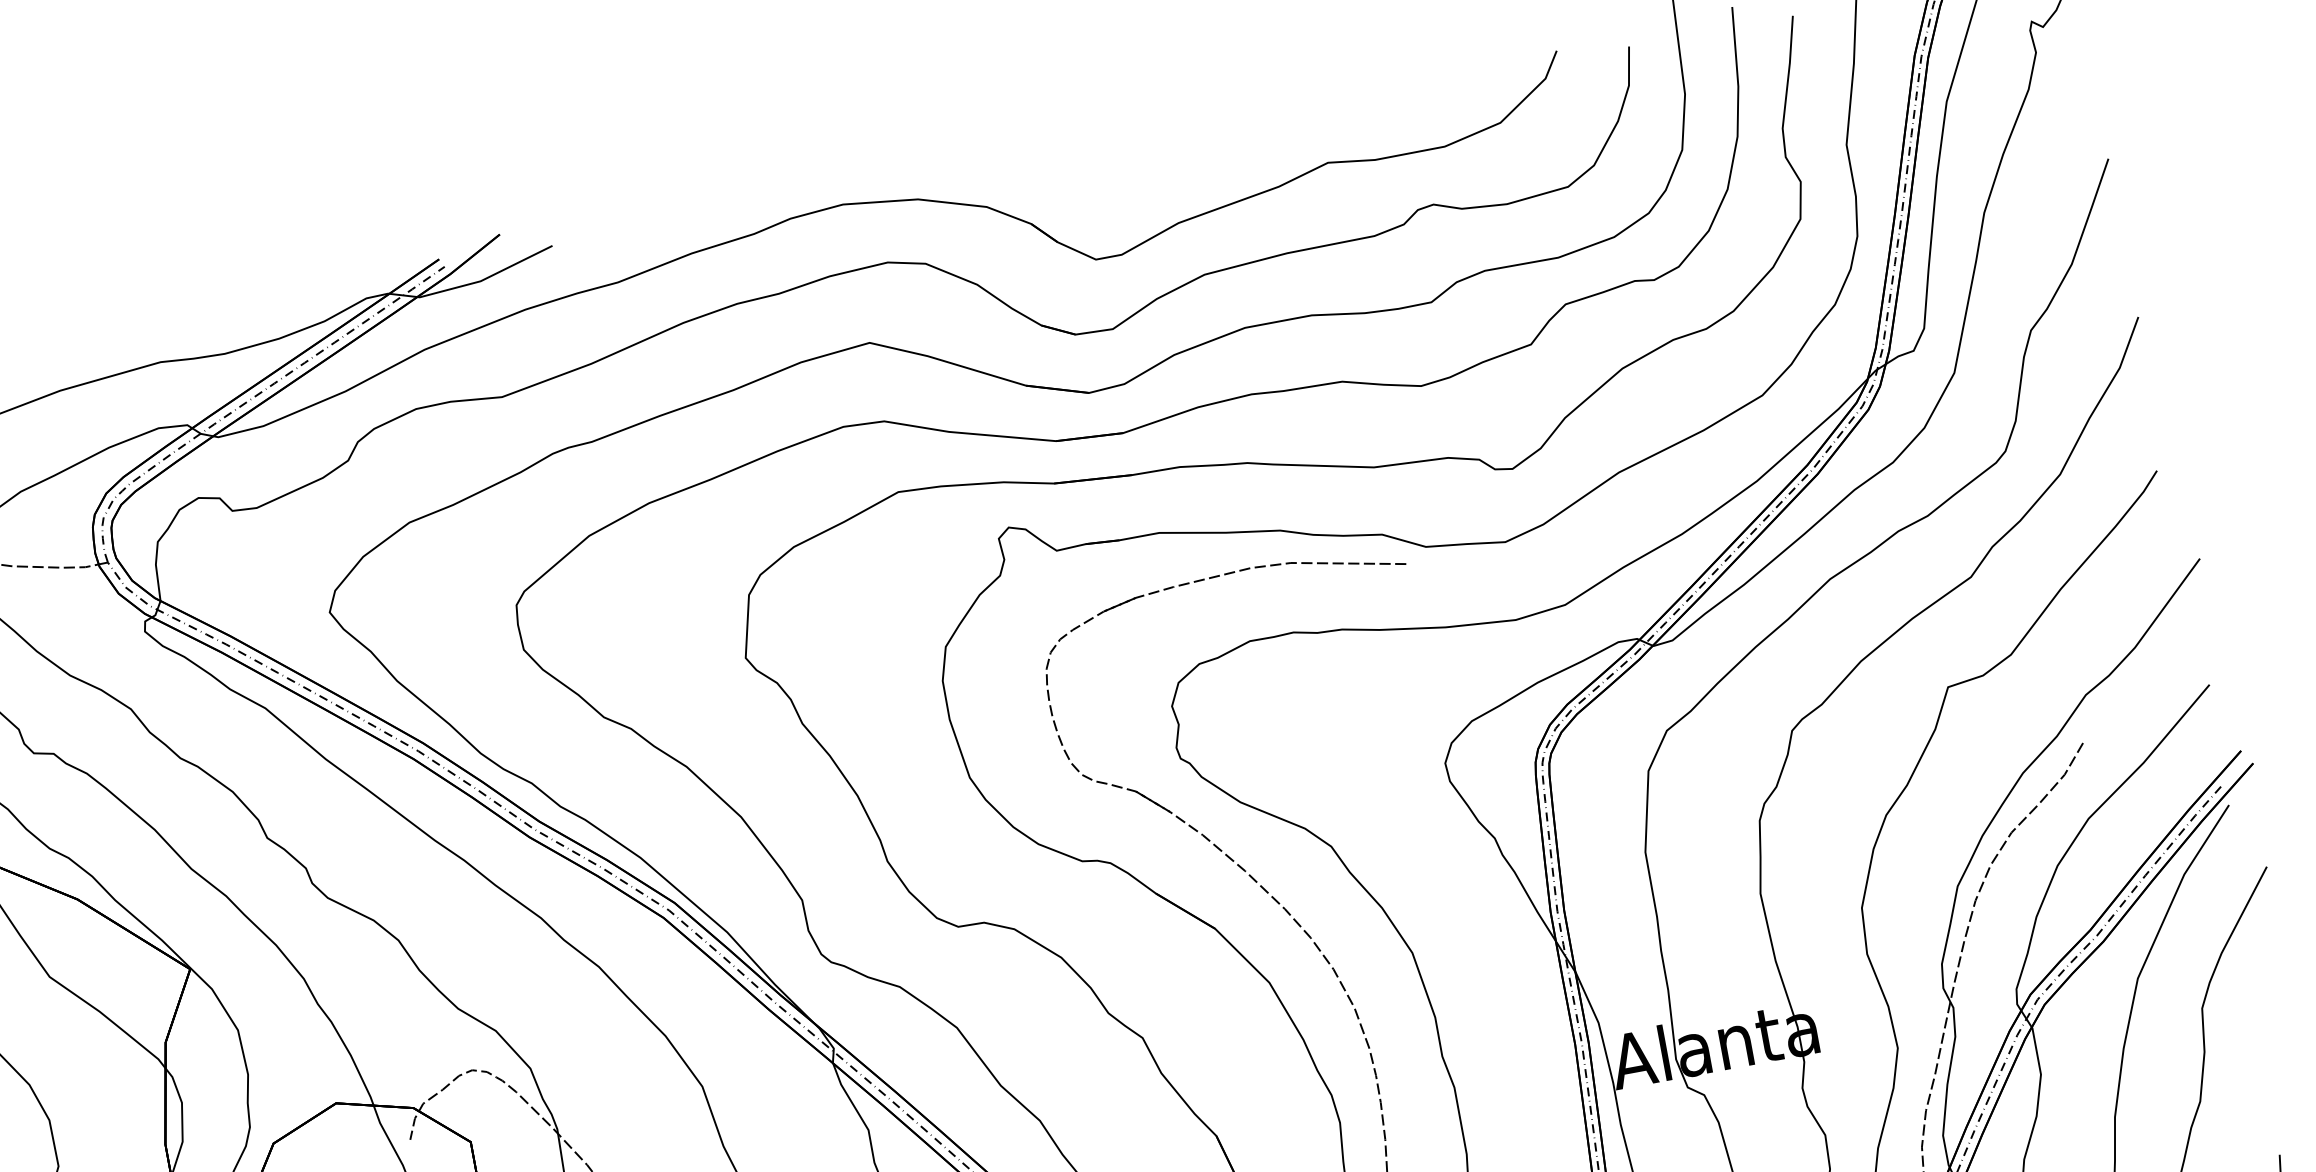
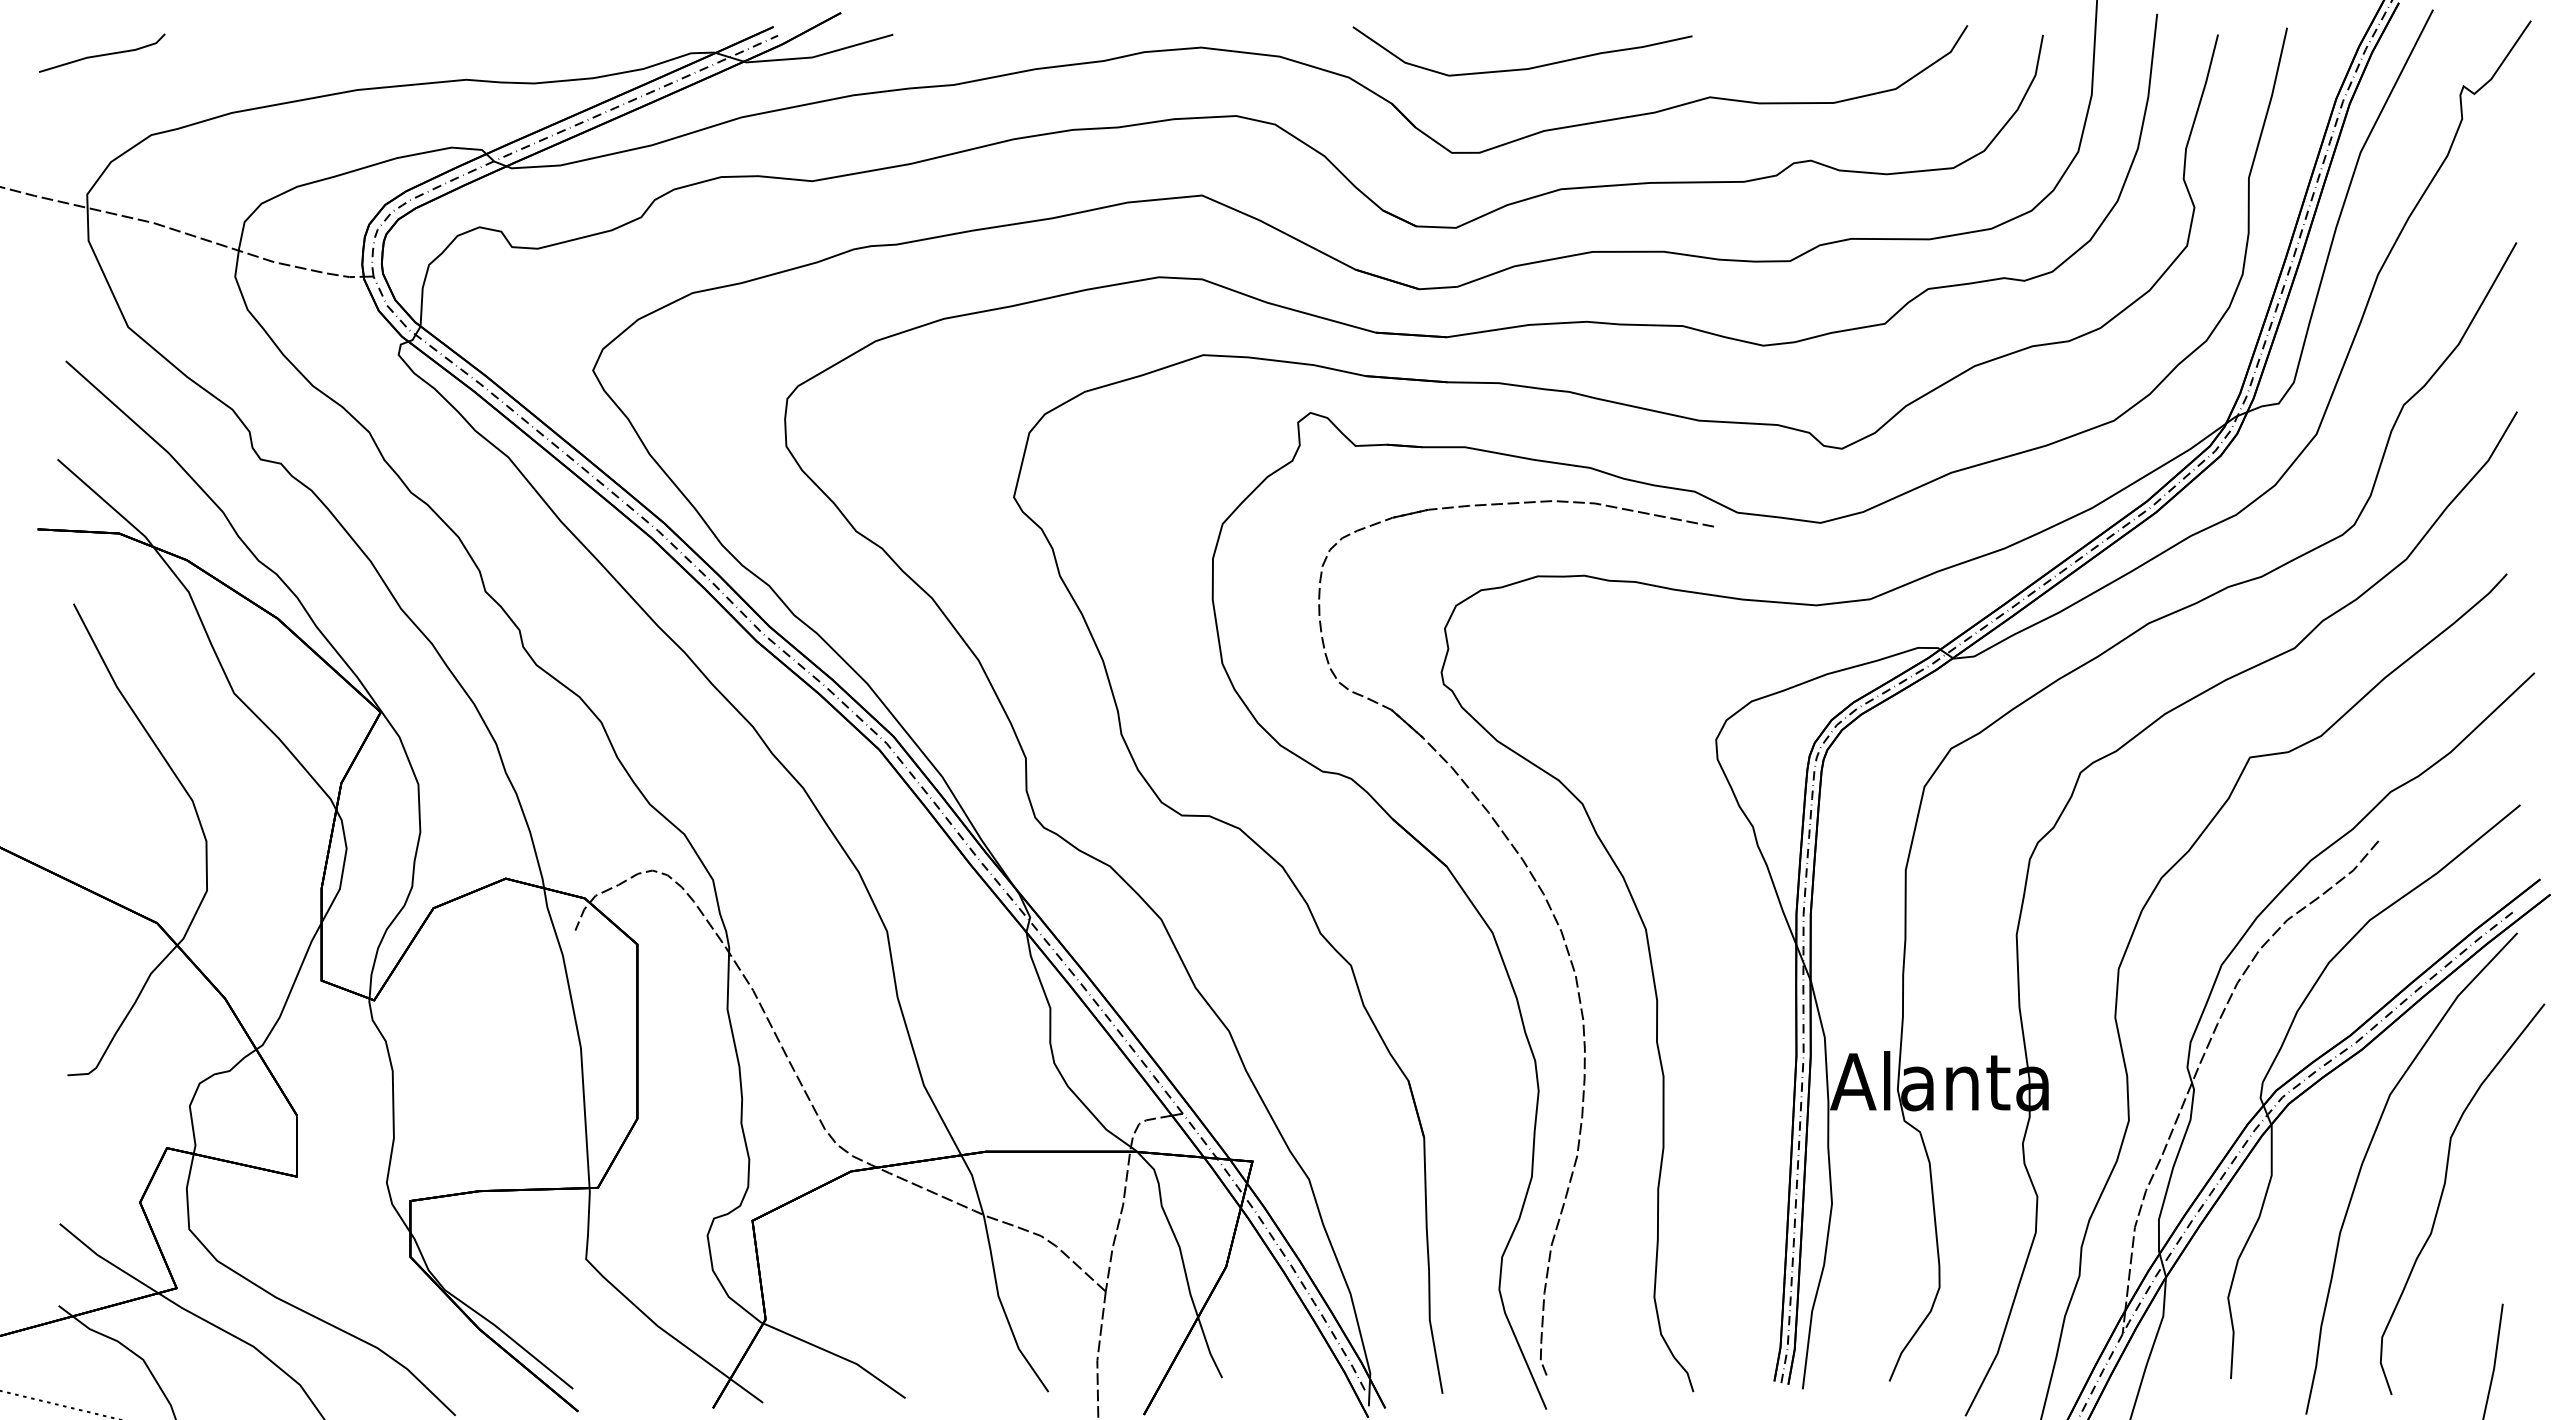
curve: (1147, 168) -> (1522, 68), added

